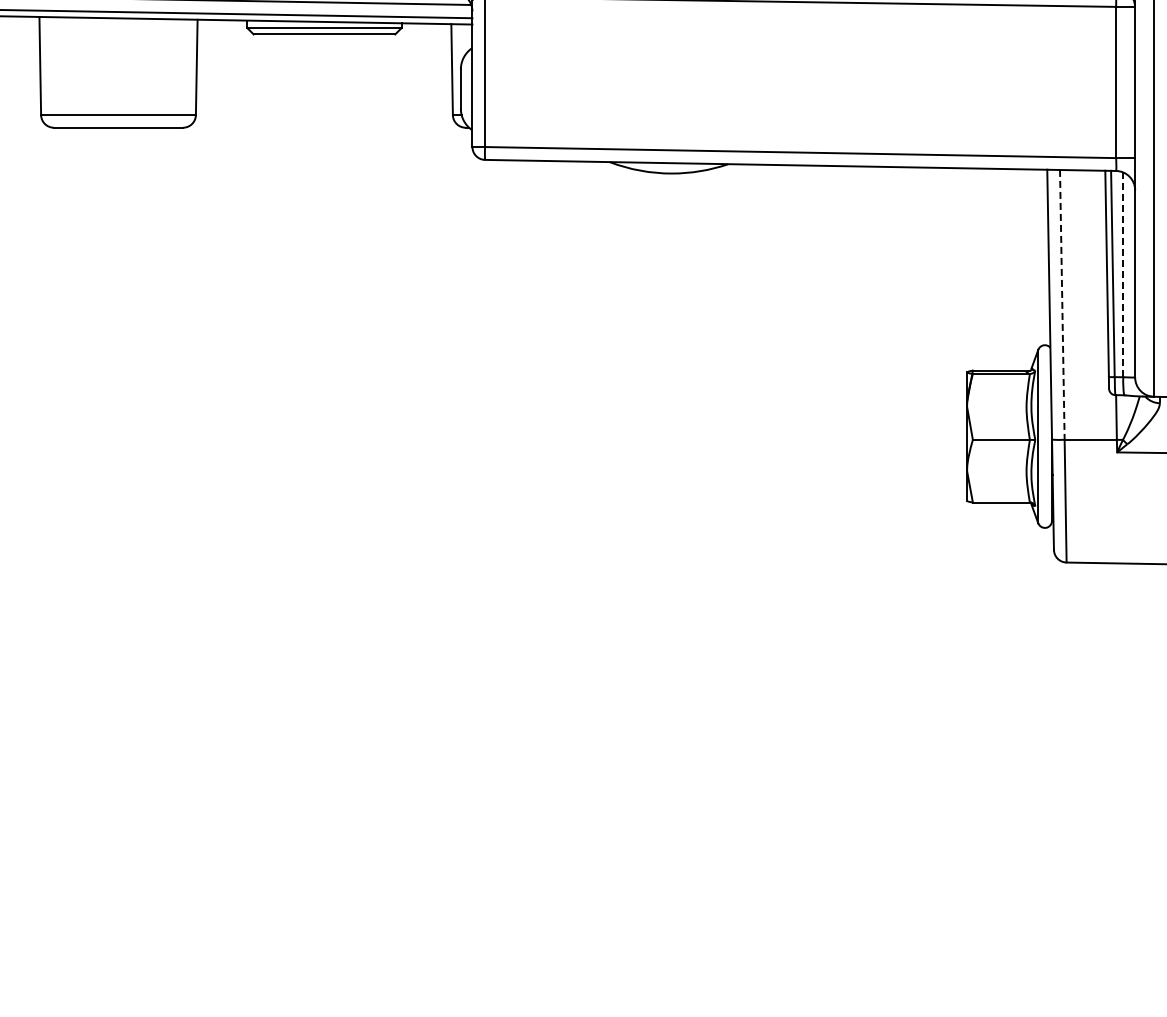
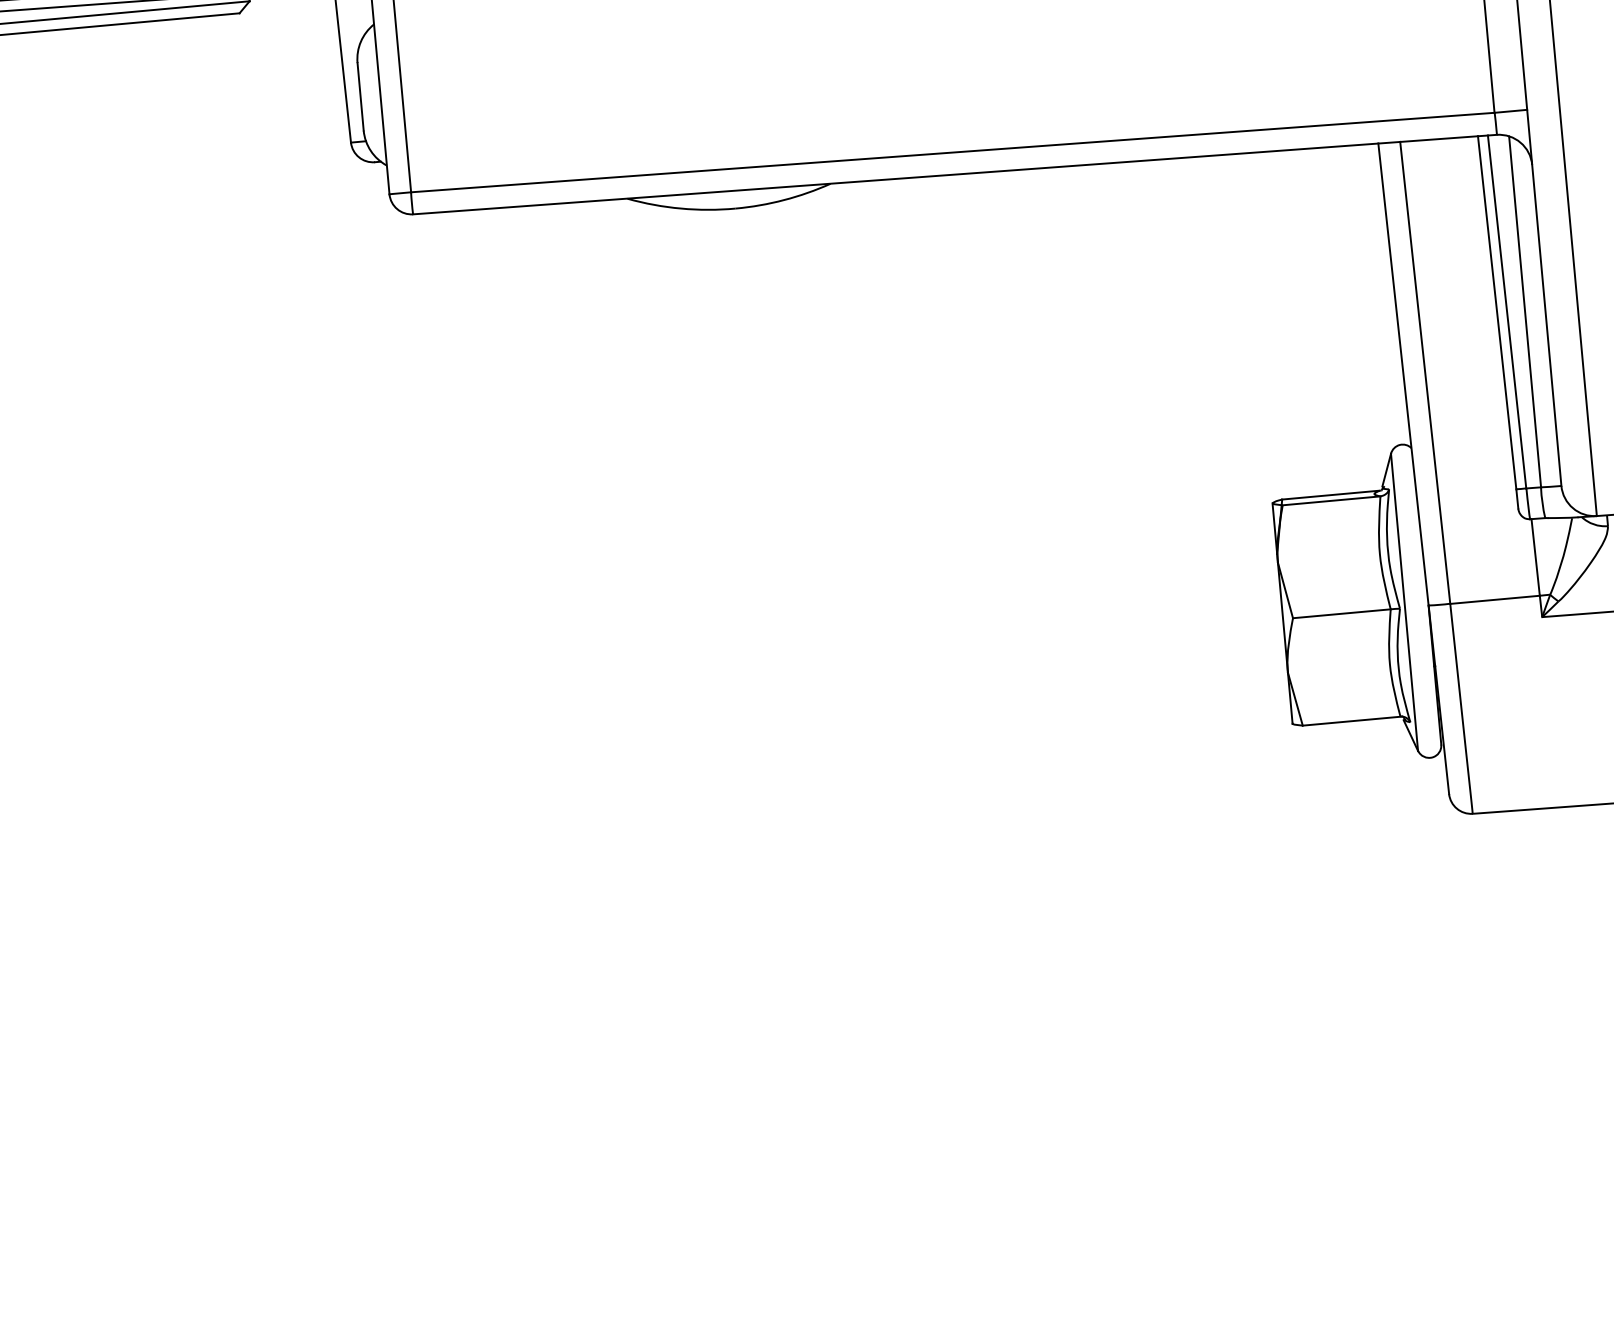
line: (1123, 274) -> (1525, 311), dashed -> solid
line: (1062, 305) -> (1425, 373), dashed -> solid

